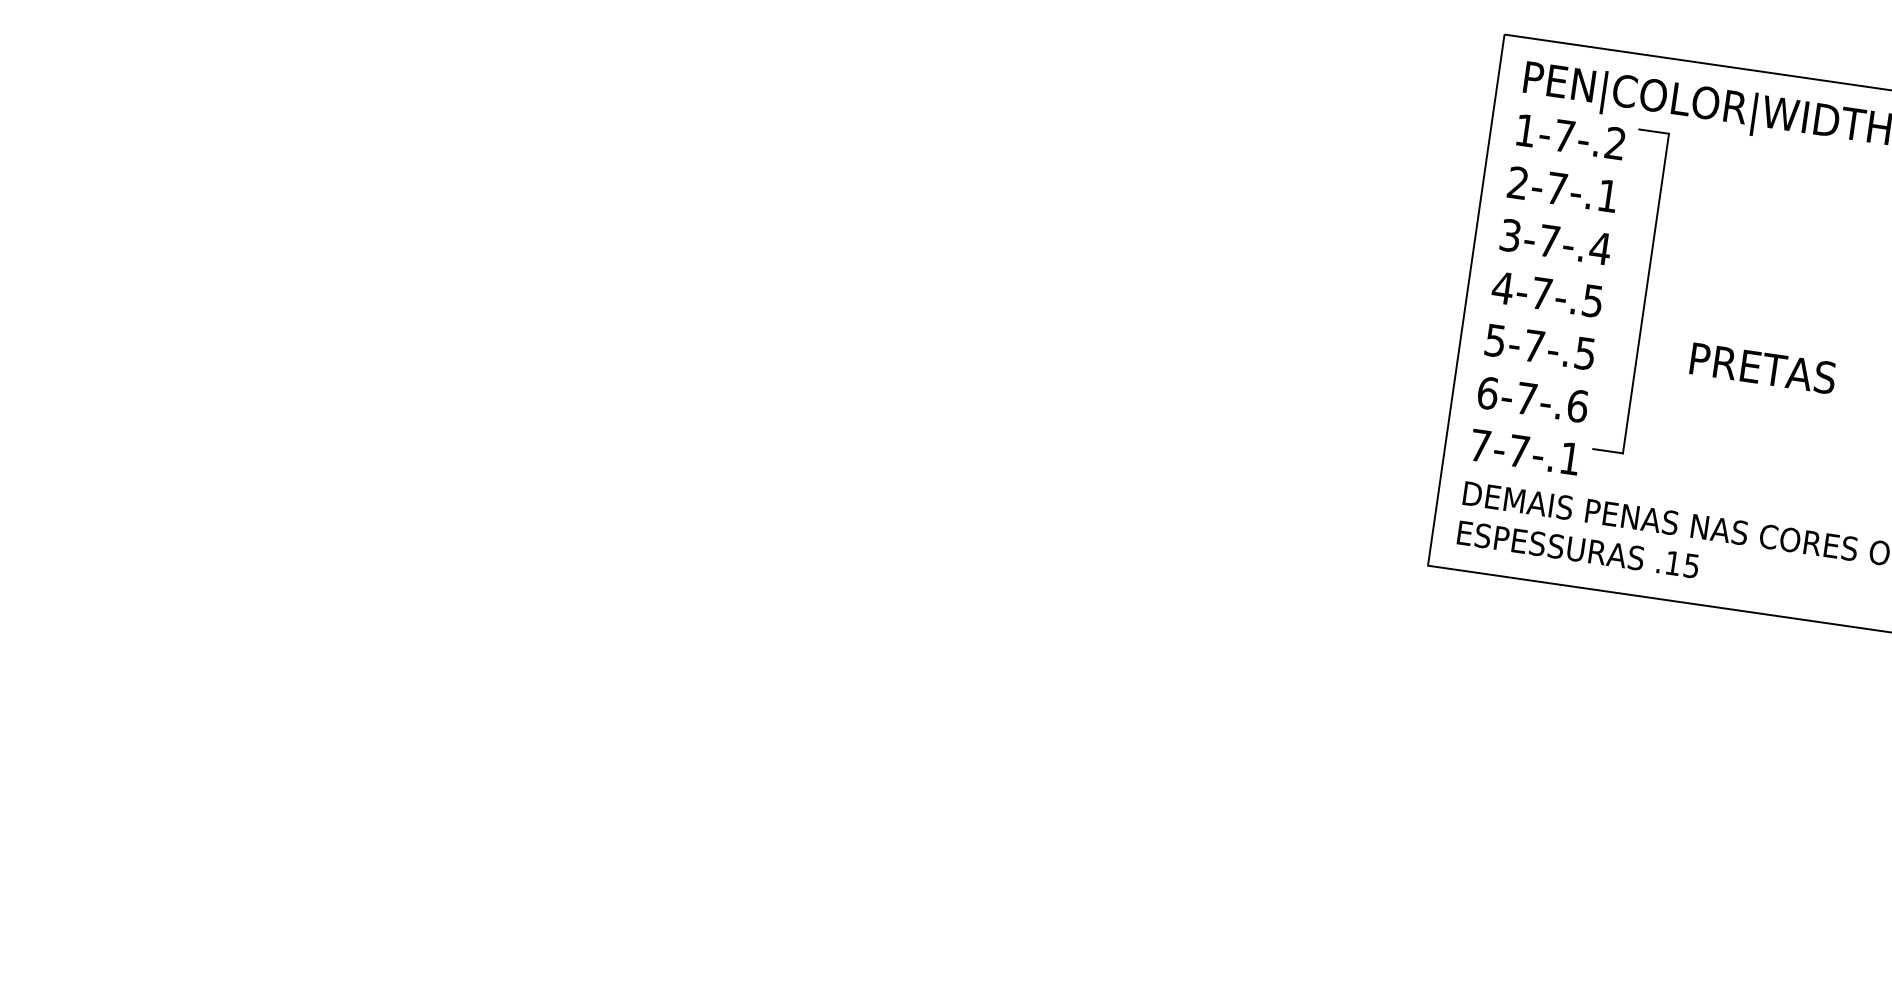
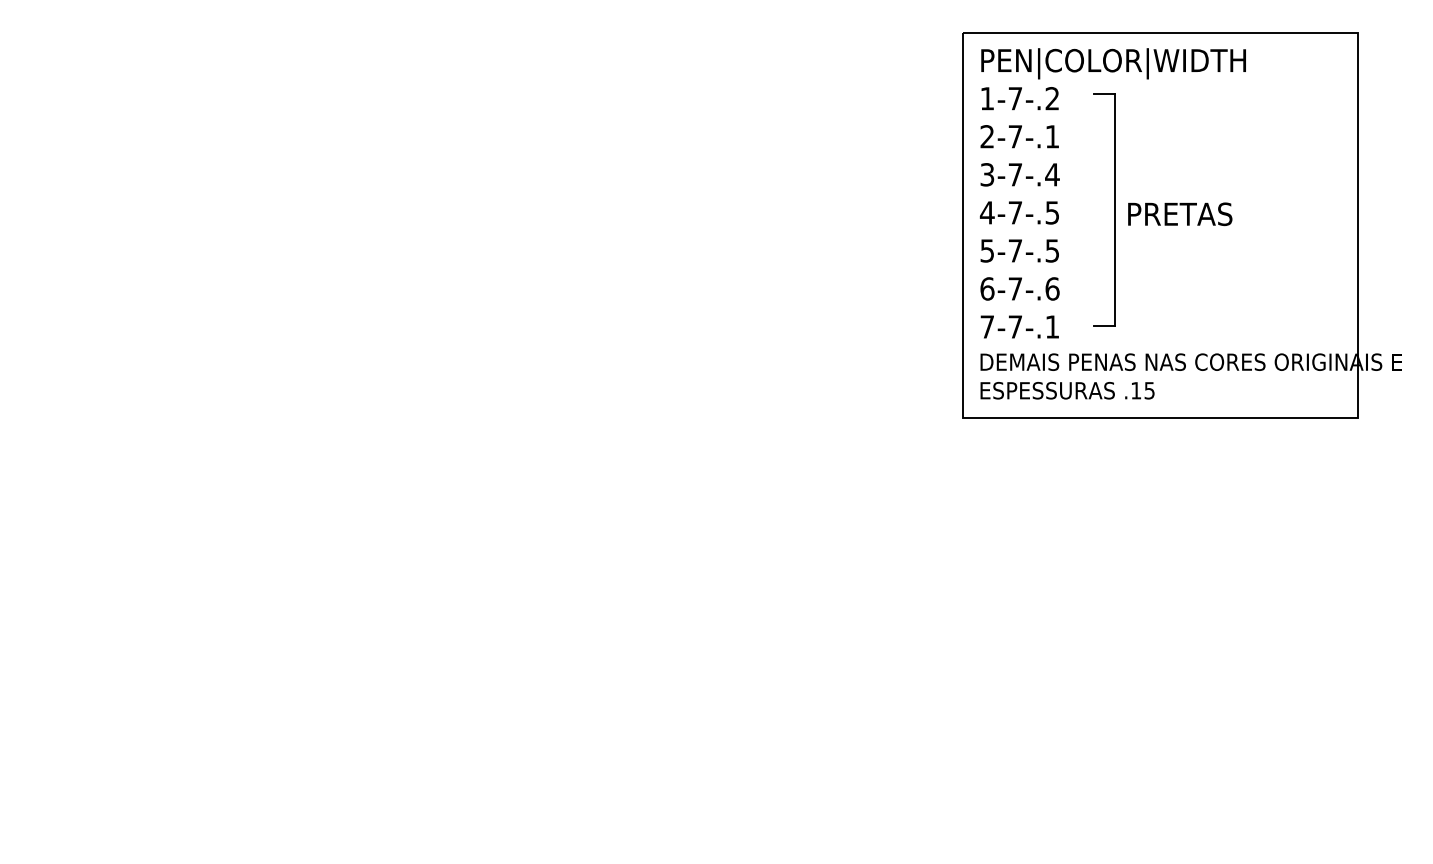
part: (1644, 292) -> (1114, 209), moved
text: (1763, 368) -> (1180, 214), moved

